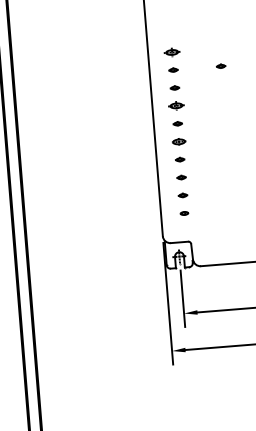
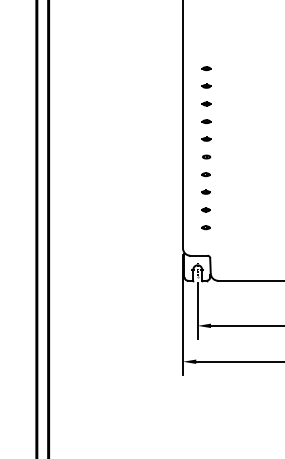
part: (171, 52) -> (206, 68), size x0.62
part: (220, 65) -> (253, 85), removed
part: (176, 105) -> (206, 121), size x0.62
part: (179, 141) -> (206, 156), size x0.62

